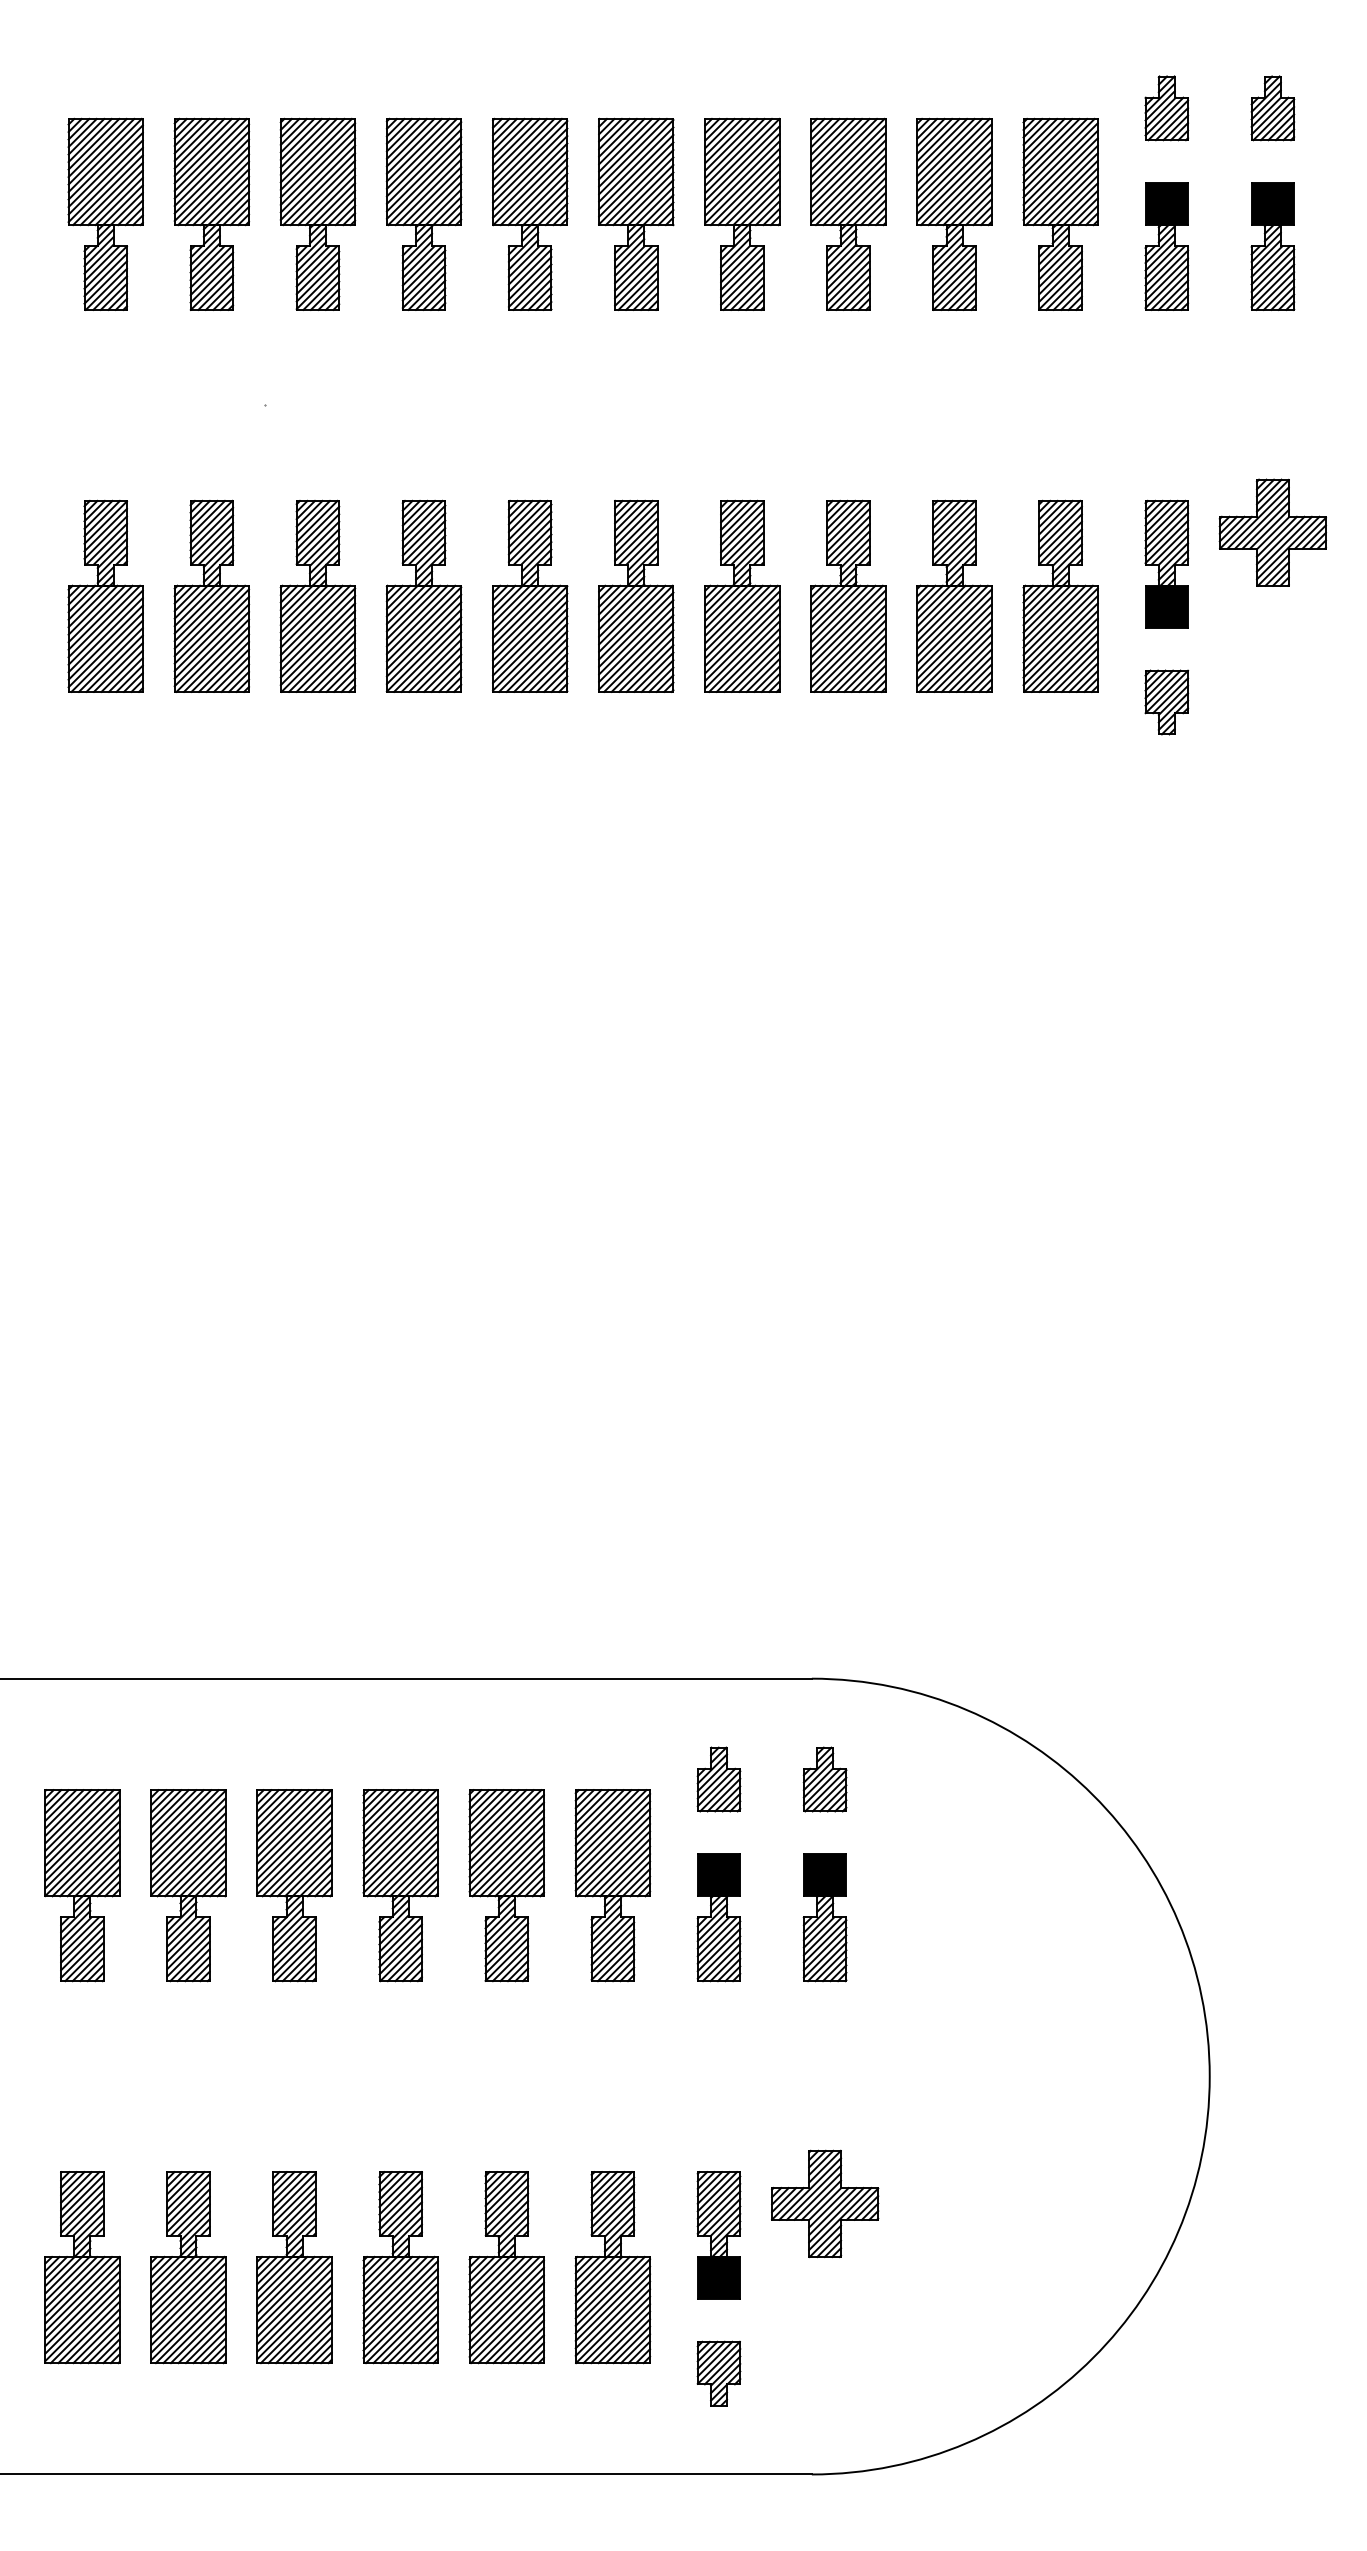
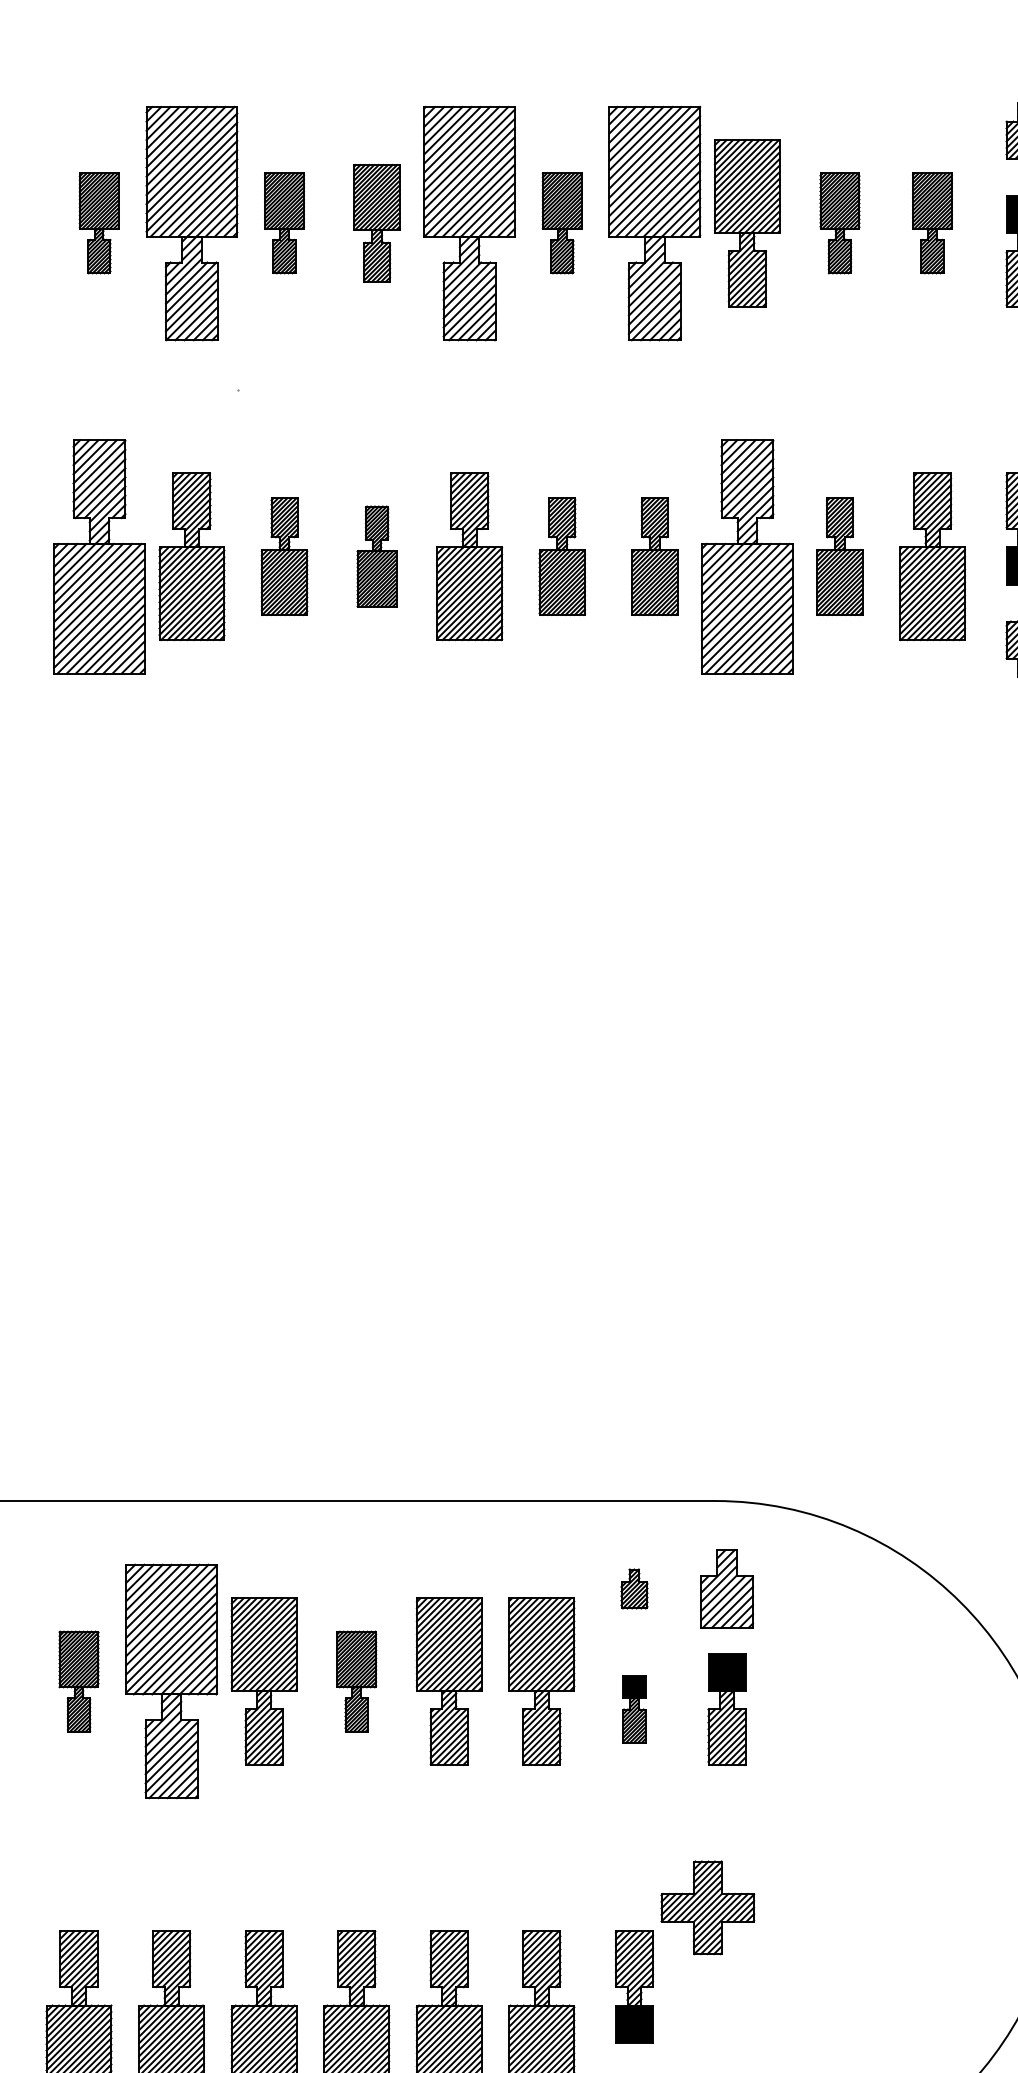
part: (105, 213) -> (99, 222), size x0.6
part: (211, 213) -> (191, 222), size x1.4
part: (317, 213) -> (284, 222), size x0.6
part: (423, 213) -> (376, 222), size x0.7
part: (530, 213) -> (469, 222), size x1.4
part: (636, 213) -> (562, 222), size x0.6
part: (742, 213) -> (654, 222), size x1.4
part: (954, 213) -> (839, 222), size x0.6
part: (1060, 213) -> (932, 222), size x0.6
part: (105, 595) -> (99, 555), size x1.4
part: (317, 595) -> (284, 555), size x0.7
part: (423, 595) -> (376, 555), size x0.6
part: (636, 595) -> (562, 555), size x0.7
part: (742, 595) -> (654, 555), size x0.7
part: (848, 595) -> (747, 555), size x1.4
part: (954, 595) -> (839, 555), size x0.7
part: (718, 1779) -> (634, 1588), size x0.7
part: (824, 1779) -> (726, 1588), size x1.4
part: (82, 1885) -> (79, 1681), size x0.6
part: (188, 1885) -> (171, 1681), size x1.4
part: (400, 1885) -> (356, 1681), size x0.6
part: (718, 1917) -> (634, 1709), size x0.6
part: (825, 2203) -> (708, 1907), moved

